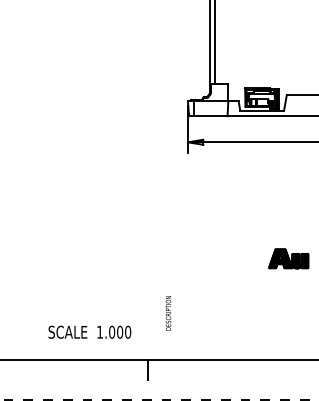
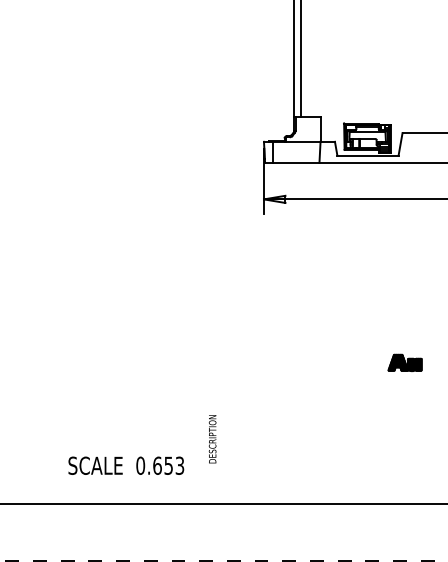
part: (288, 258) -> (404, 362), size x0.6
text: (168, 313) -> (212, 439), moved
text: (114, 332) -> (160, 465), 1.000 -> 0.653
line: (147, 369) -> (207, 518), removed

